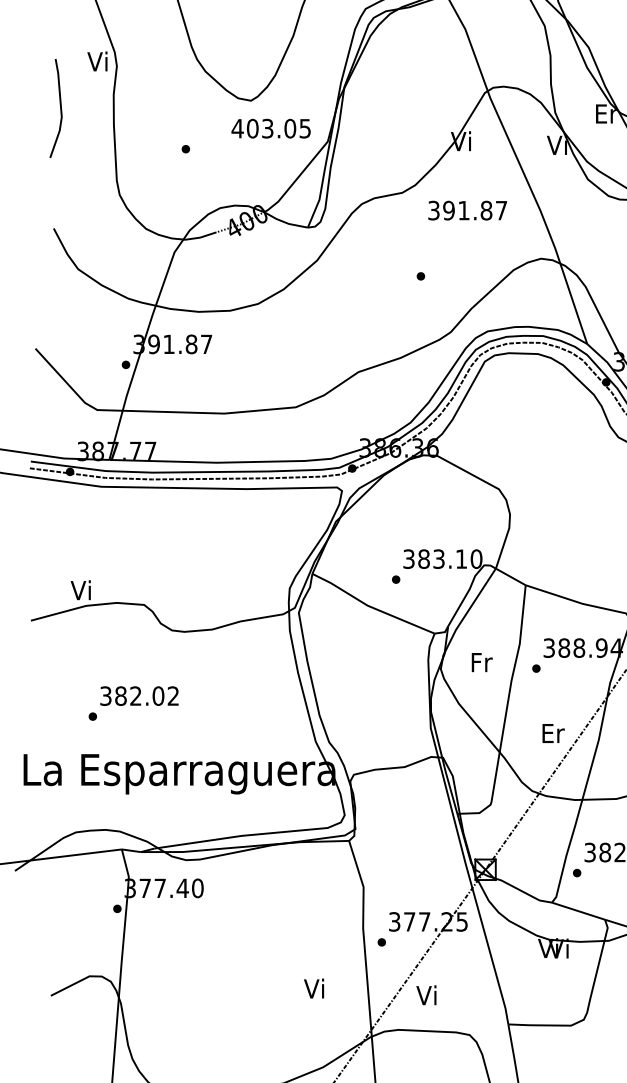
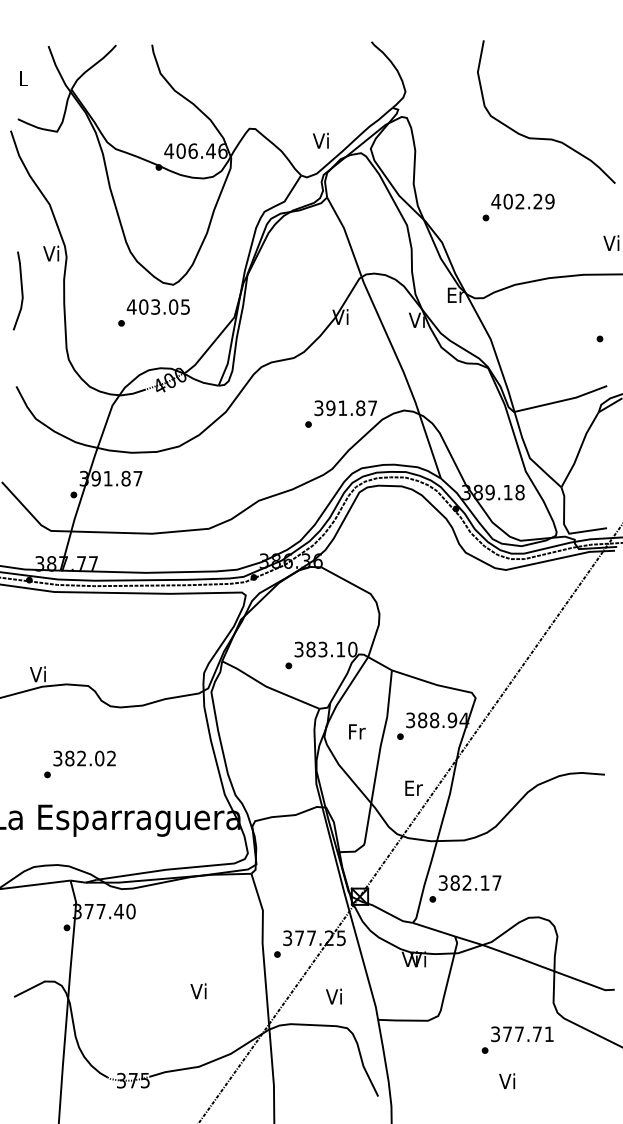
text: (270, 128) -> (157, 306), moved
text: (467, 210) -> (345, 408), moved
text: (314, 988) -> (198, 991), moved
text: (425, 995) -> (333, 996), moved

